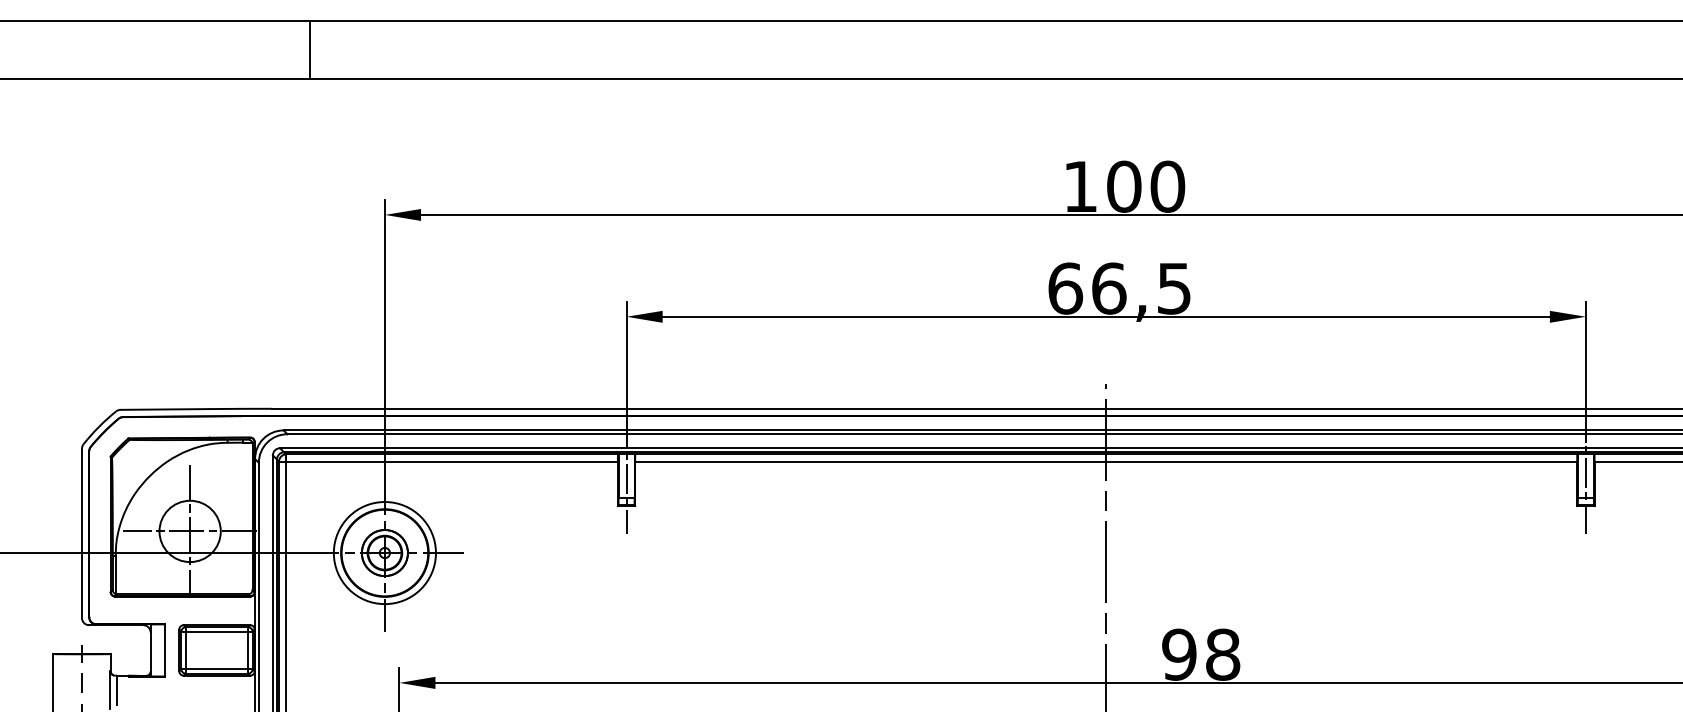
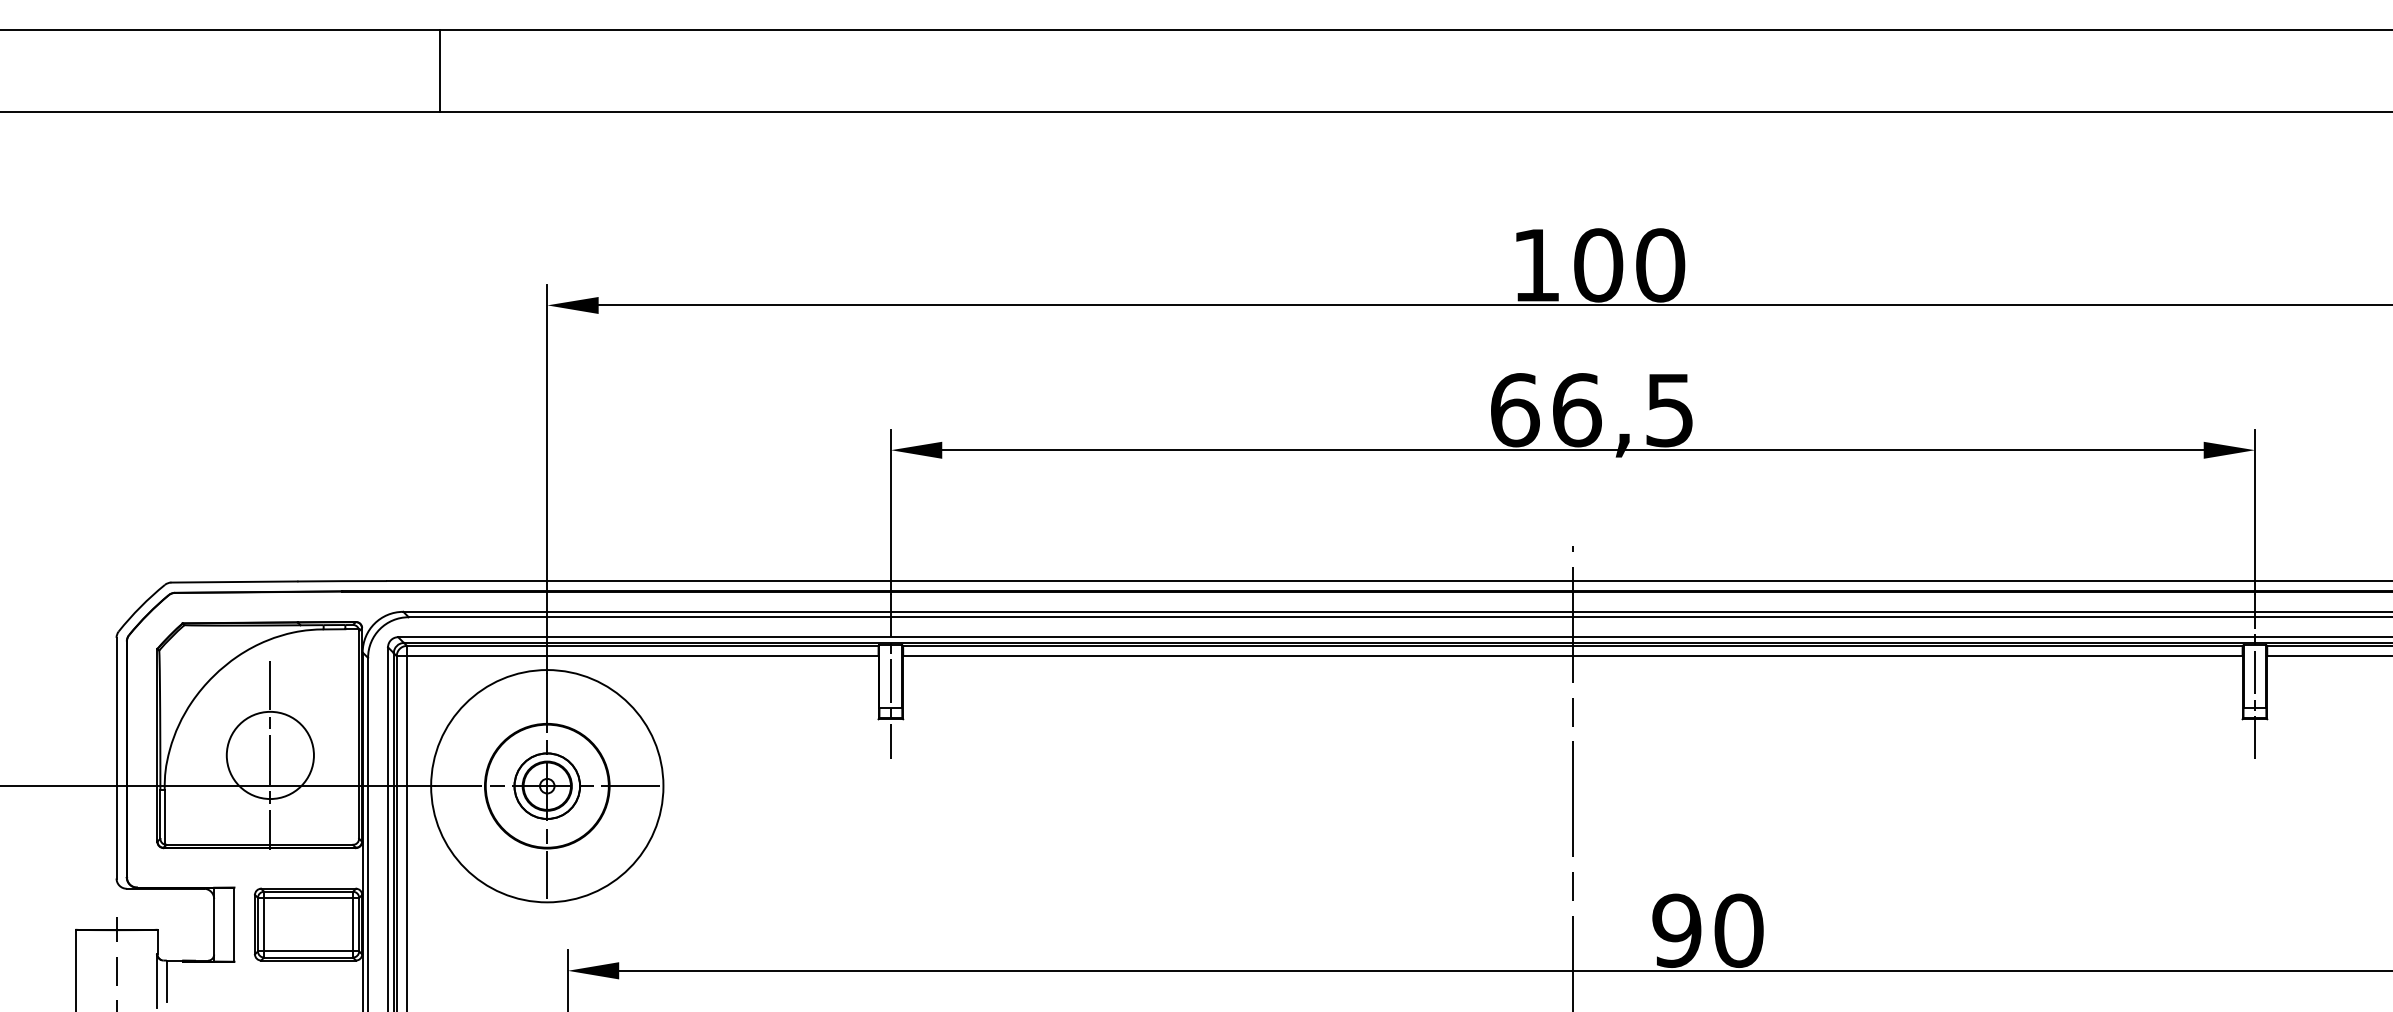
line: (190, 531) -> (270, 755), removed
circle: (384, 552) -> (546, 785), size x1.6
text: (1222, 654) -> (1738, 930), 98 -> 90

